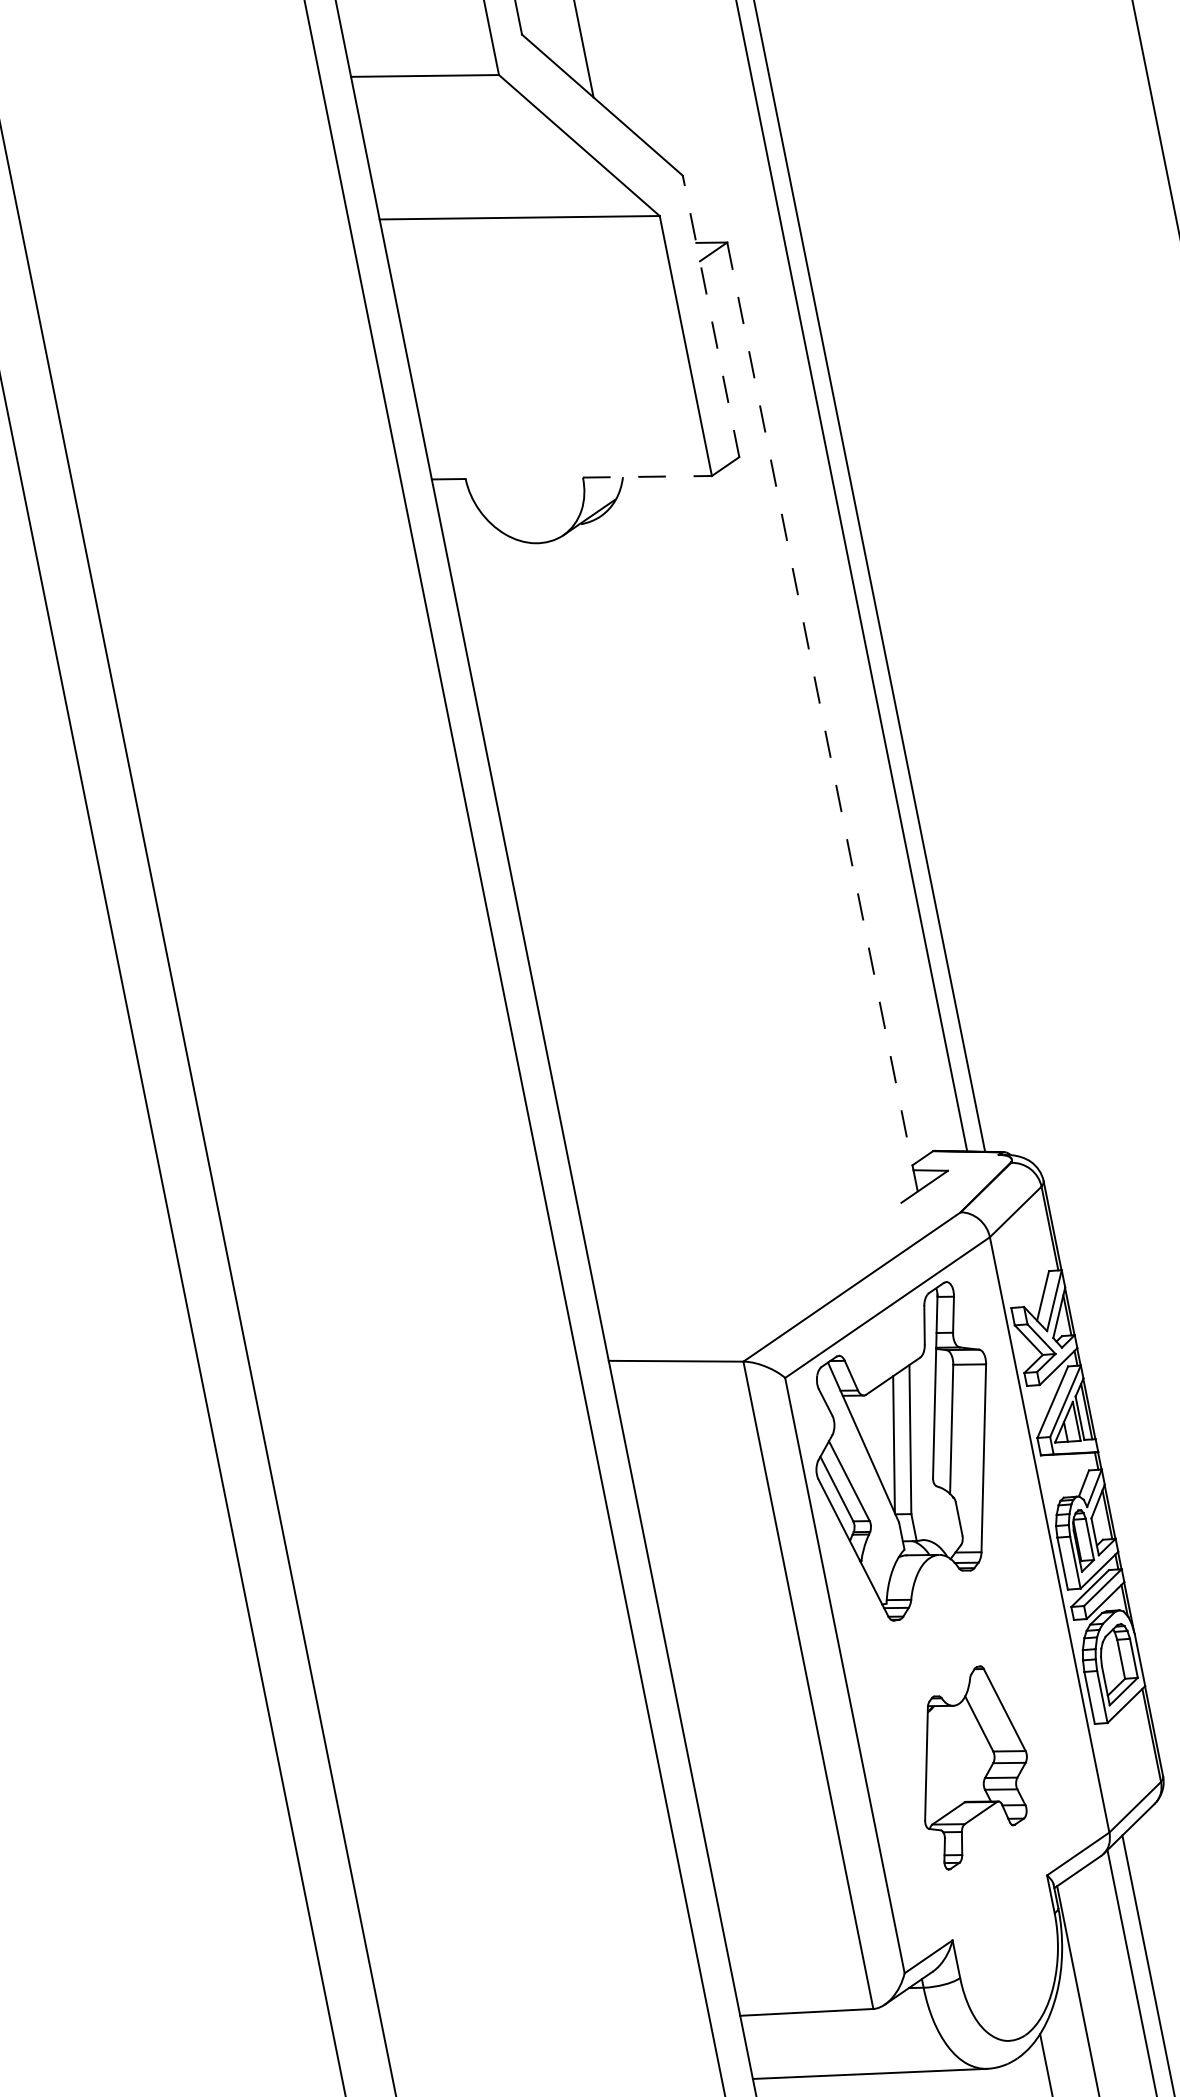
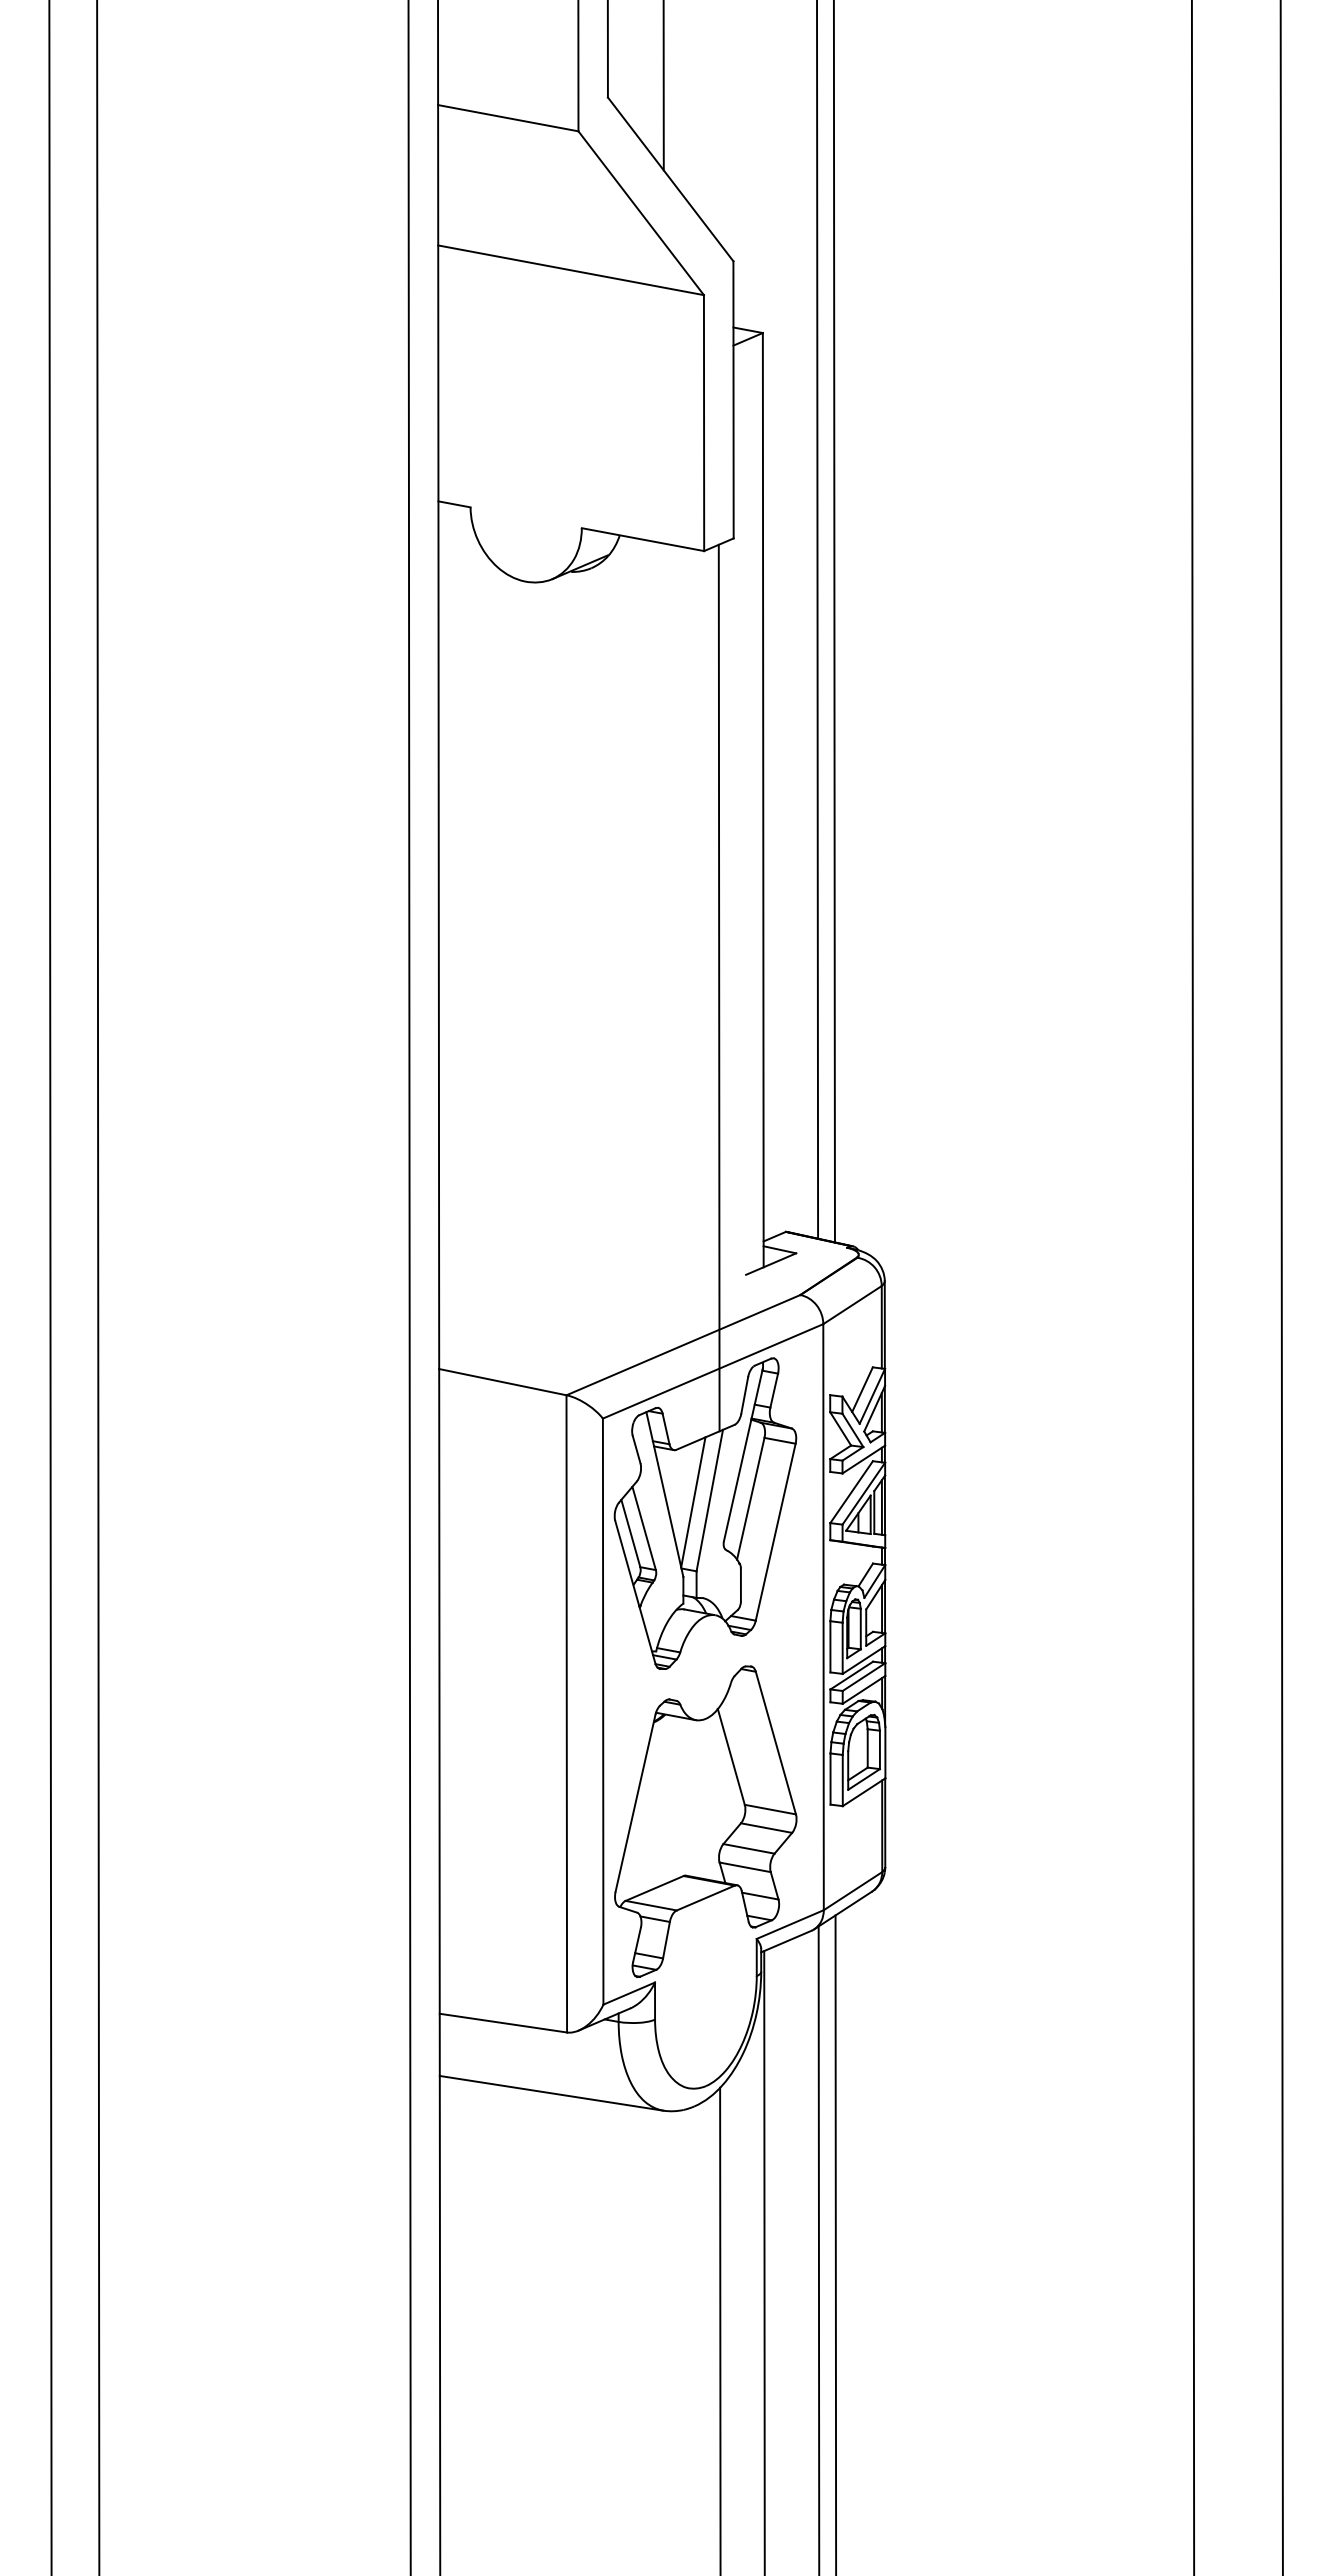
line: (710, 316) -> (733, 399), dashed -> solid
line: (647, 476) -> (643, 539), dashed -> solid
line: (822, 716) -> (763, 799), dashed -> solid
line: (815, 916) -> (718, 987), added
part: (971, 1766) -> (705, 1821), size x1.67

